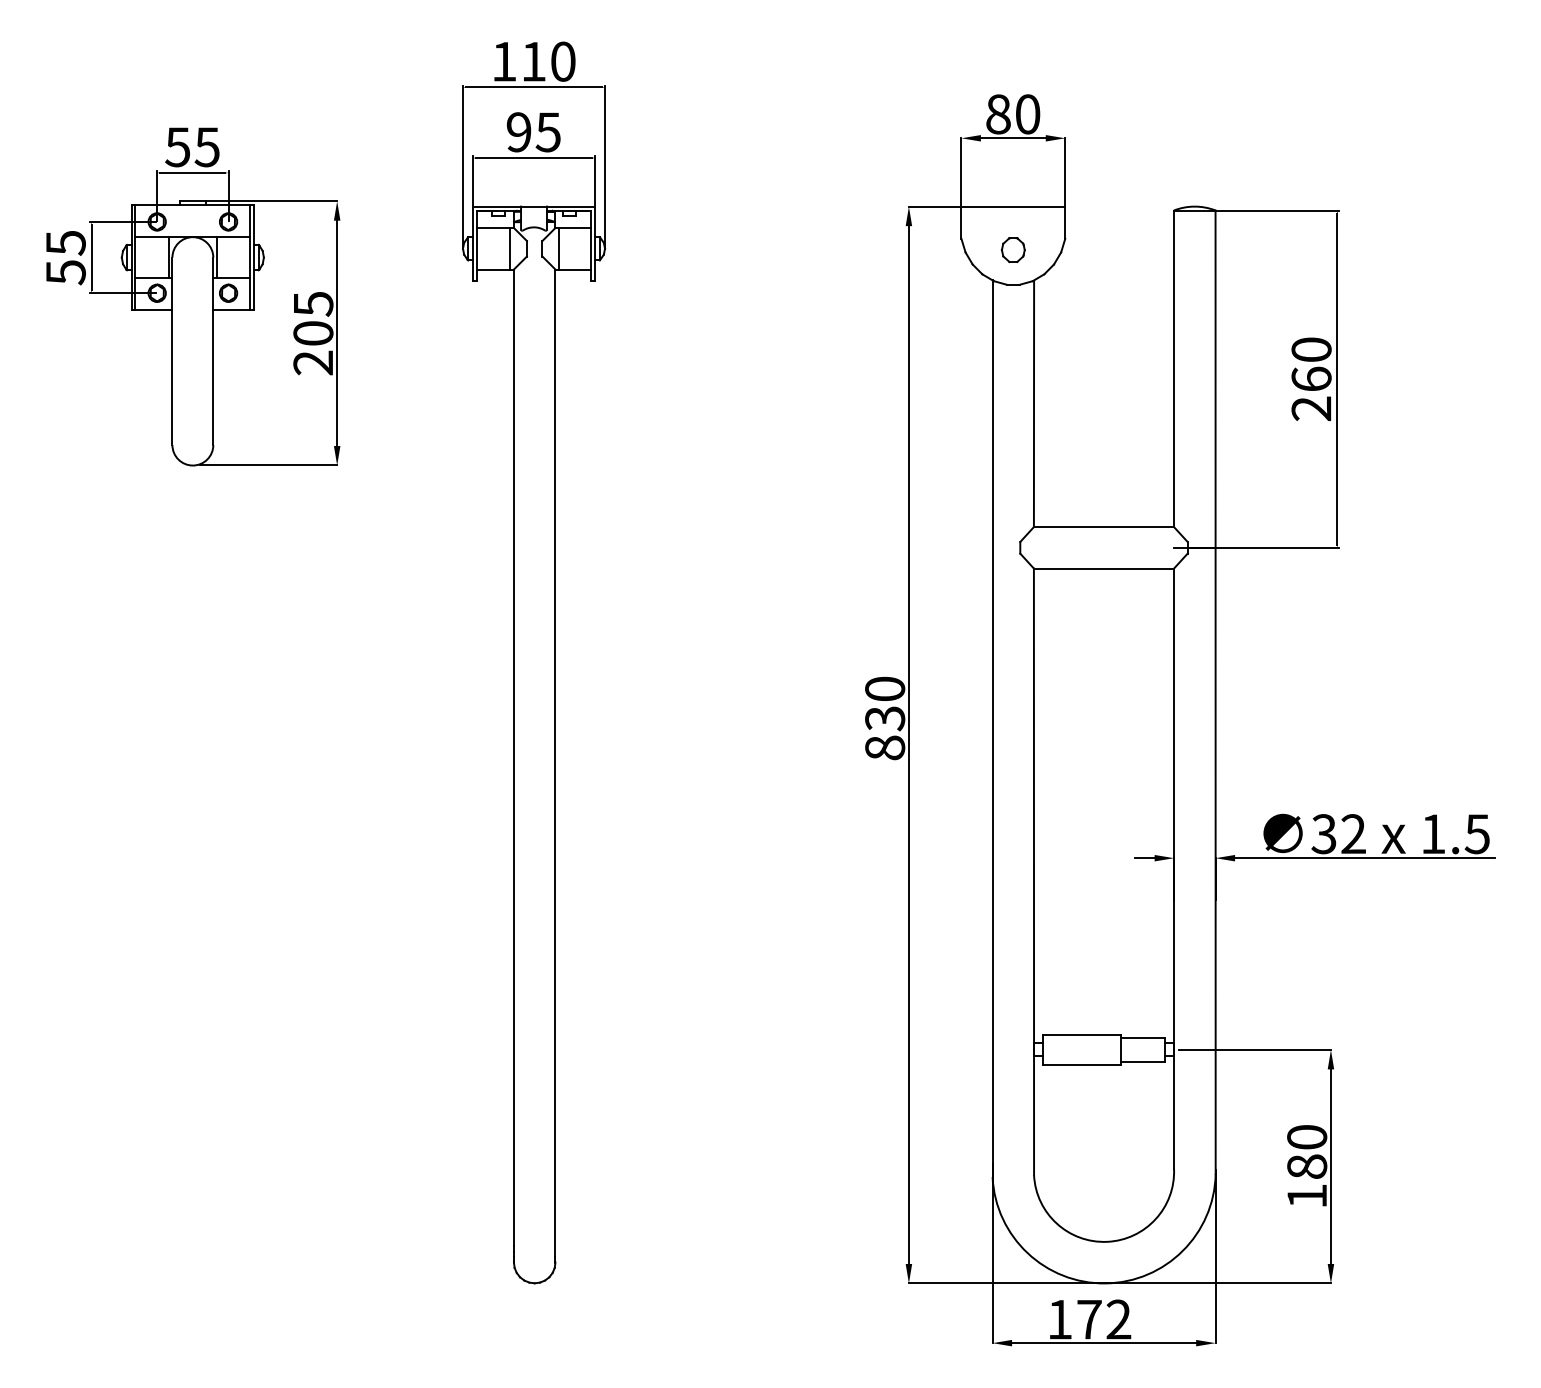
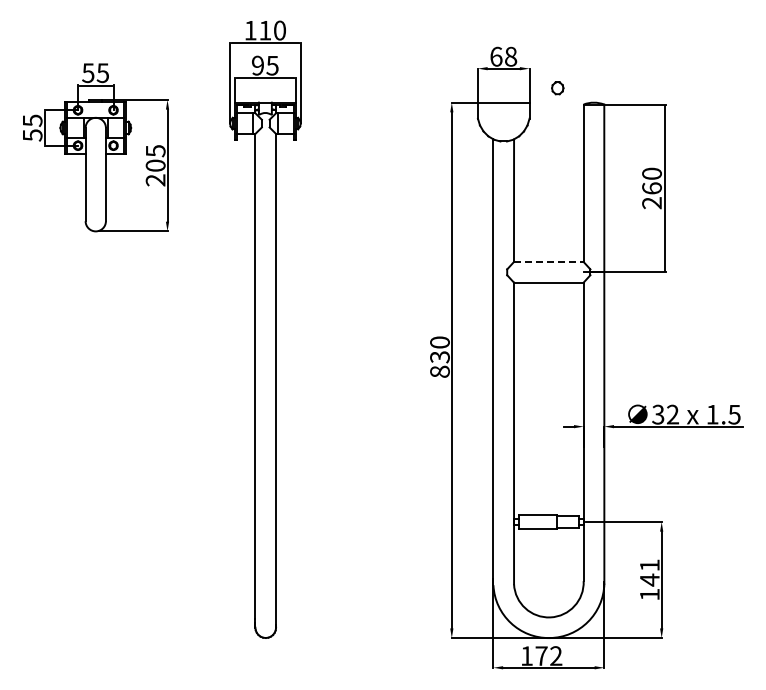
text: (1012, 113) -> (503, 56), 80 -> 68
part: (1012, 250) -> (557, 88), moved
line: (1103, 526) -> (548, 261), solid -> dashed
text: (1306, 1151) -> (649, 572), 180 -> 141

